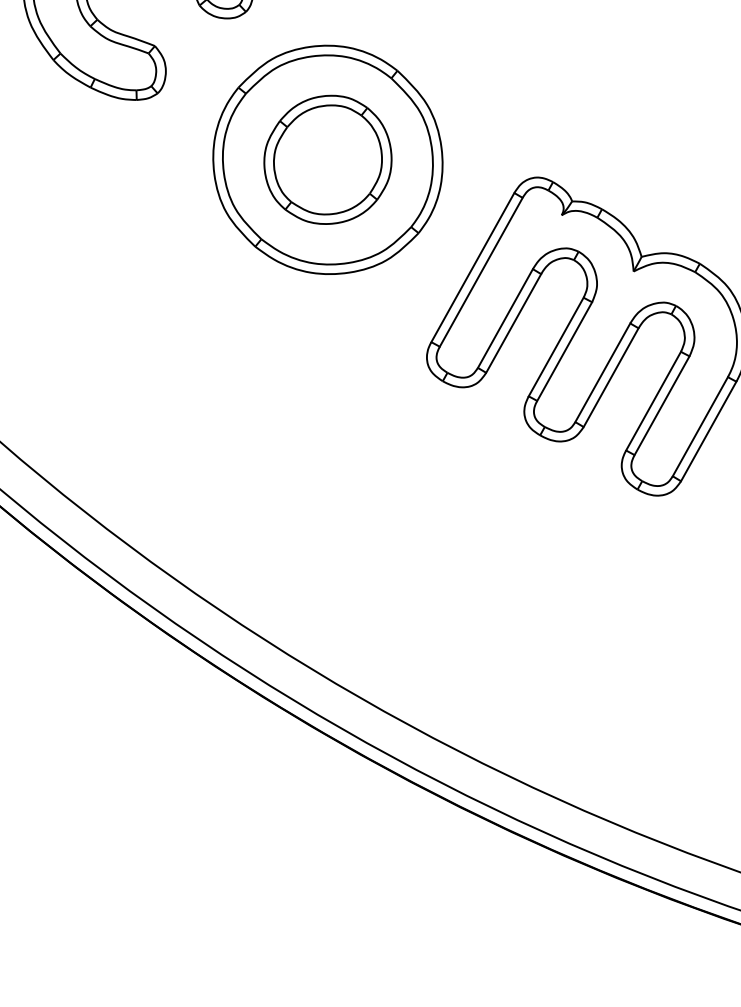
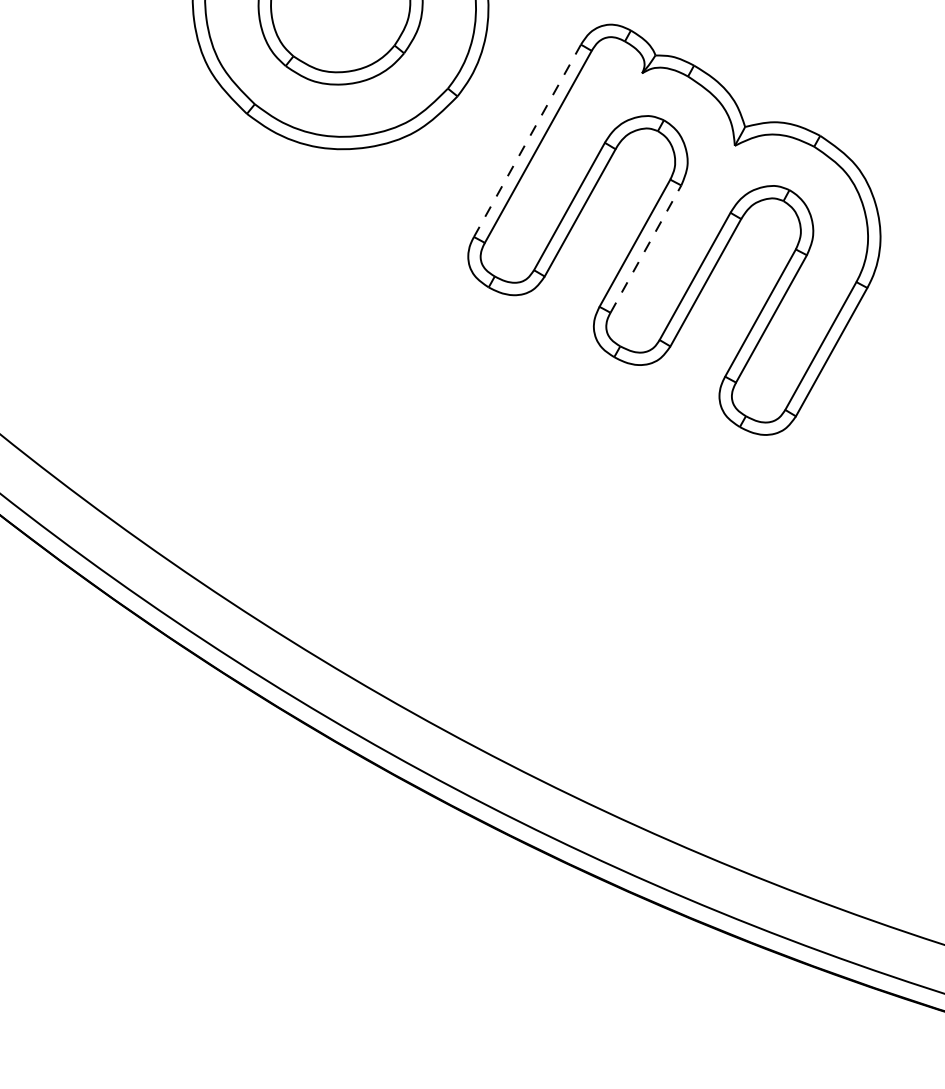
line: (473, 267) -> (528, 140), solid -> dashed
line: (564, 351) -> (645, 249), solid -> dashed

